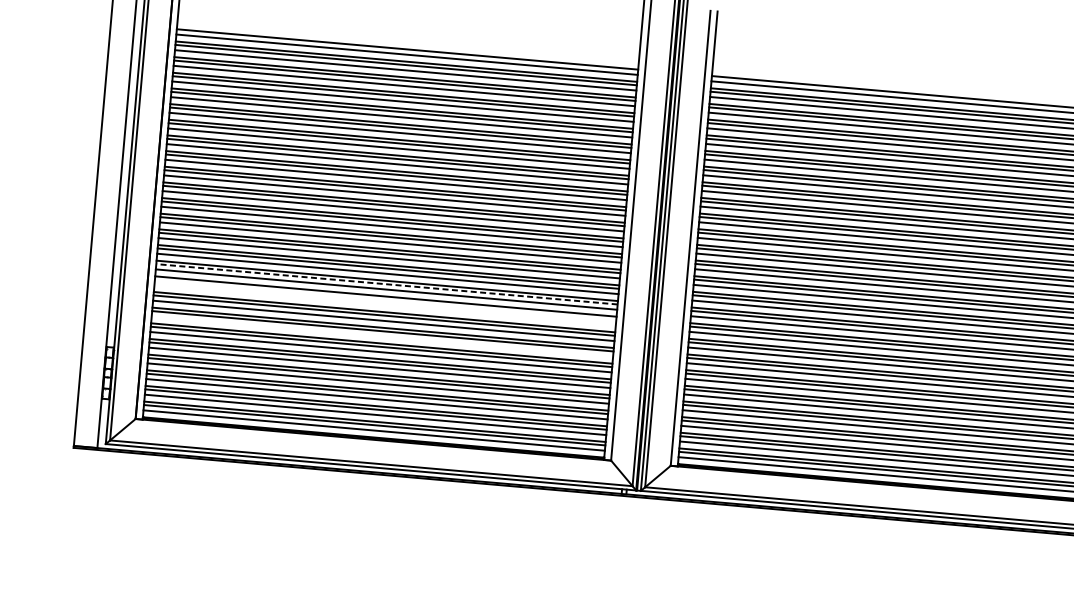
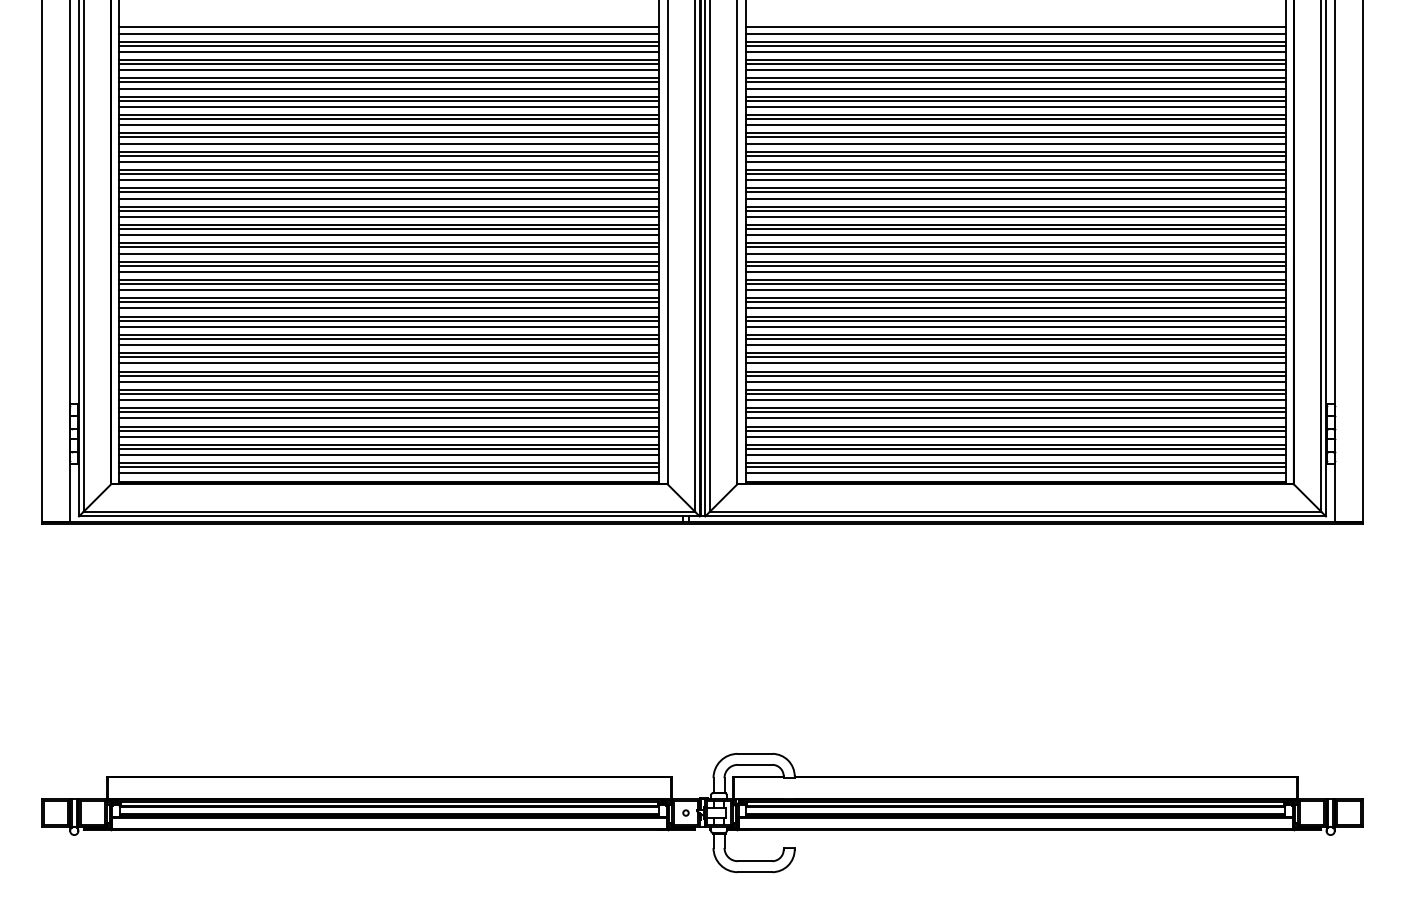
line: (387, 284) -> (389, 302), dashed -> solid
line: (385, 299) -> (389, 320), added
line: (385, 304) -> (389, 326), added
line: (382, 336) -> (389, 363), added

